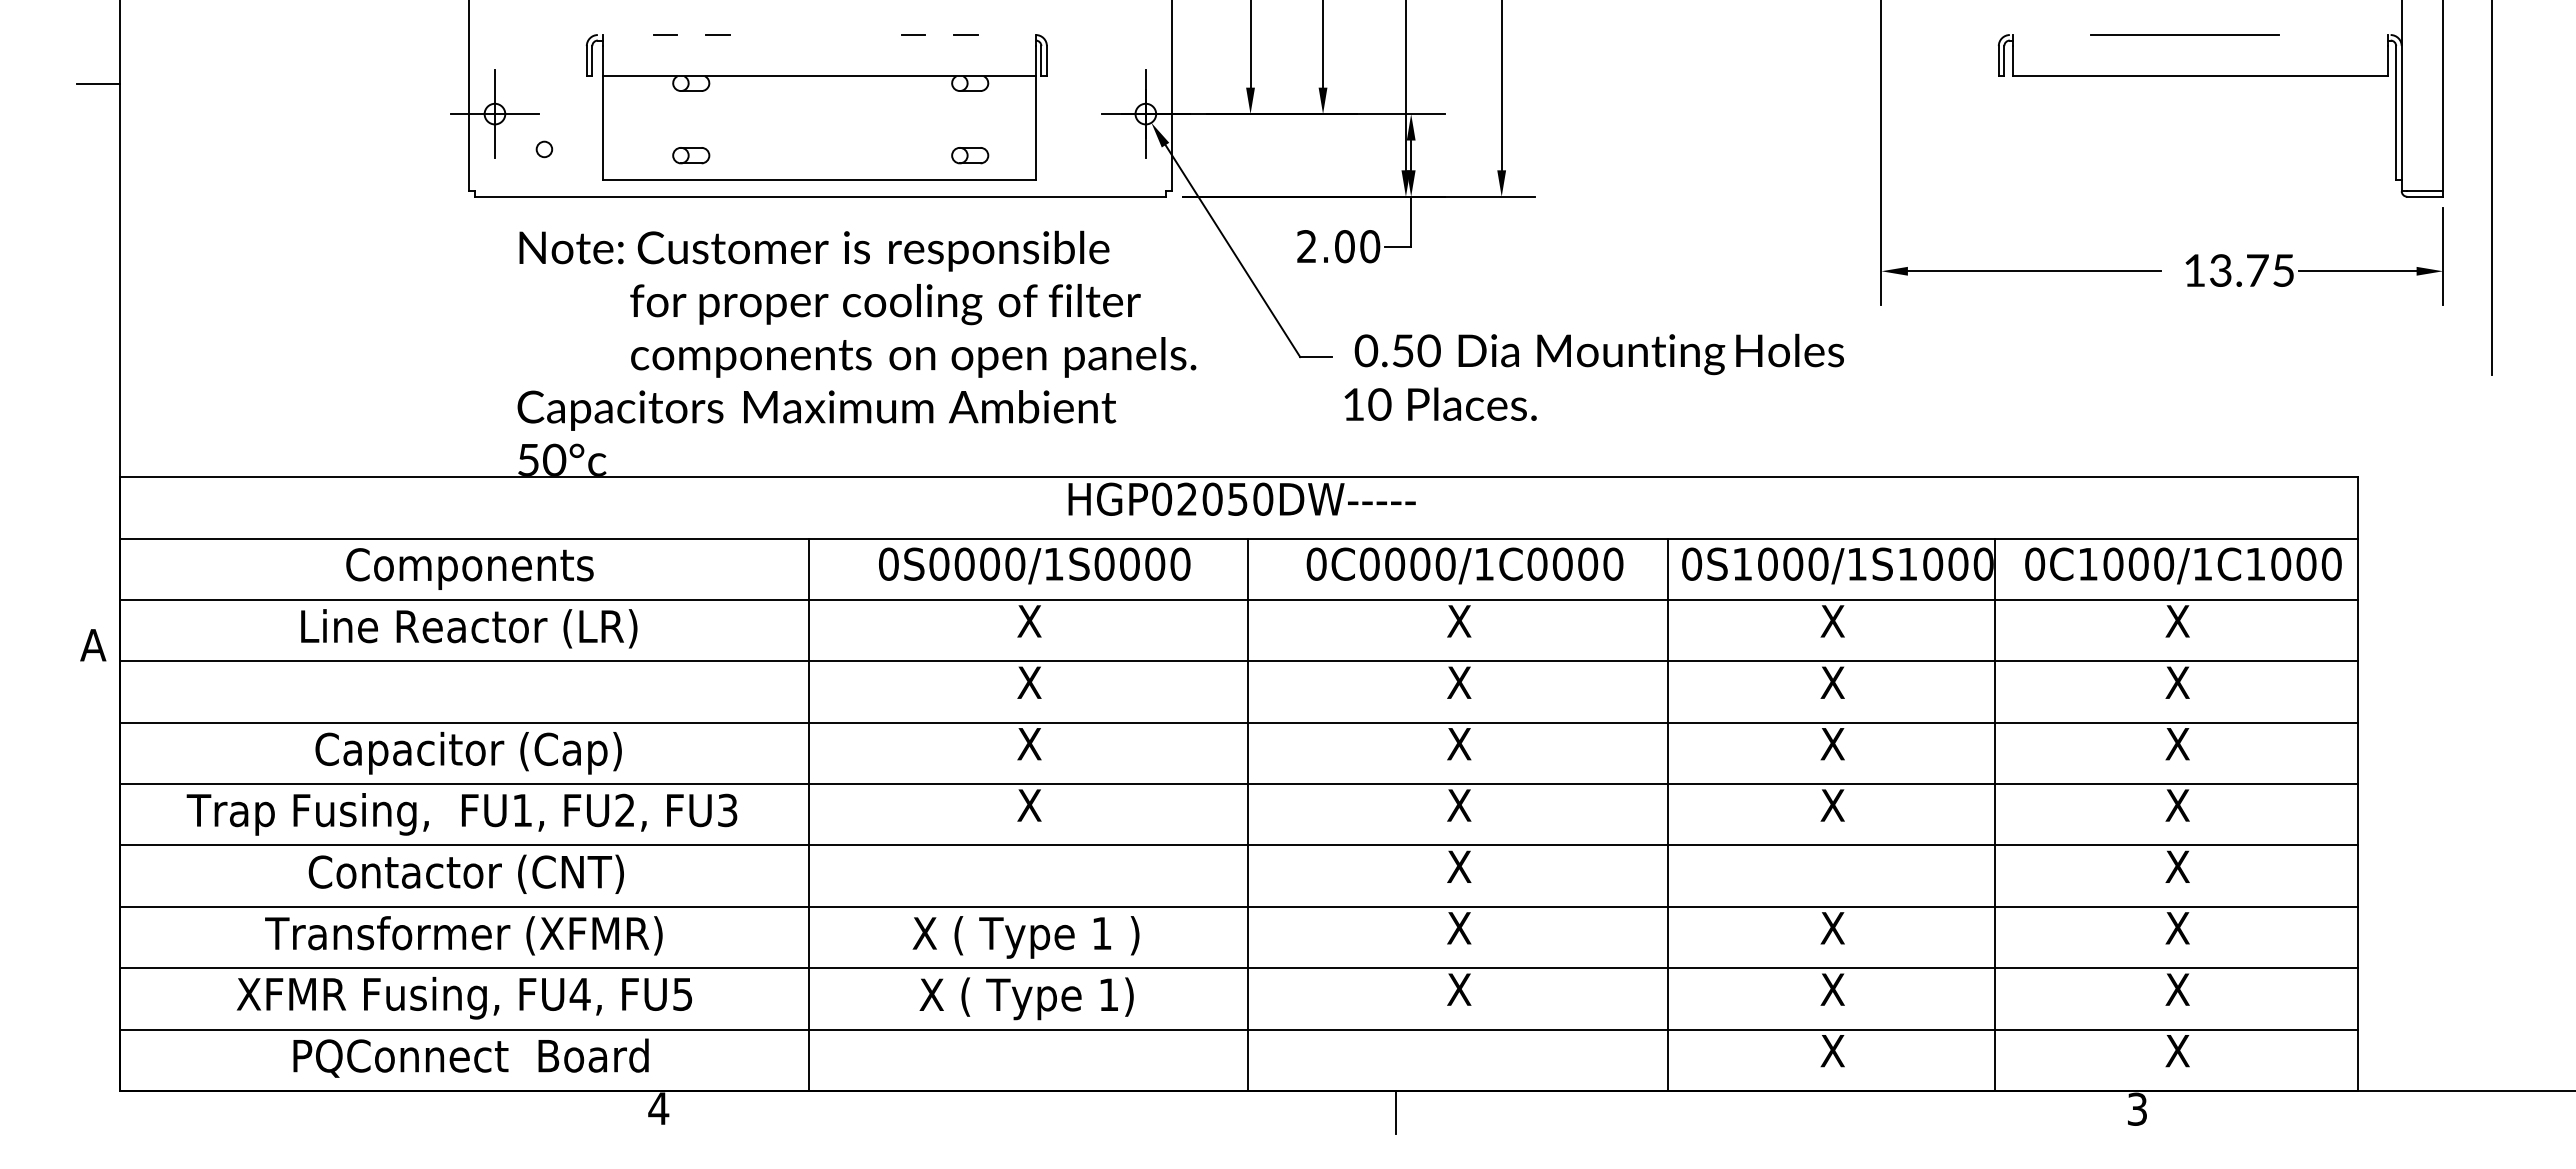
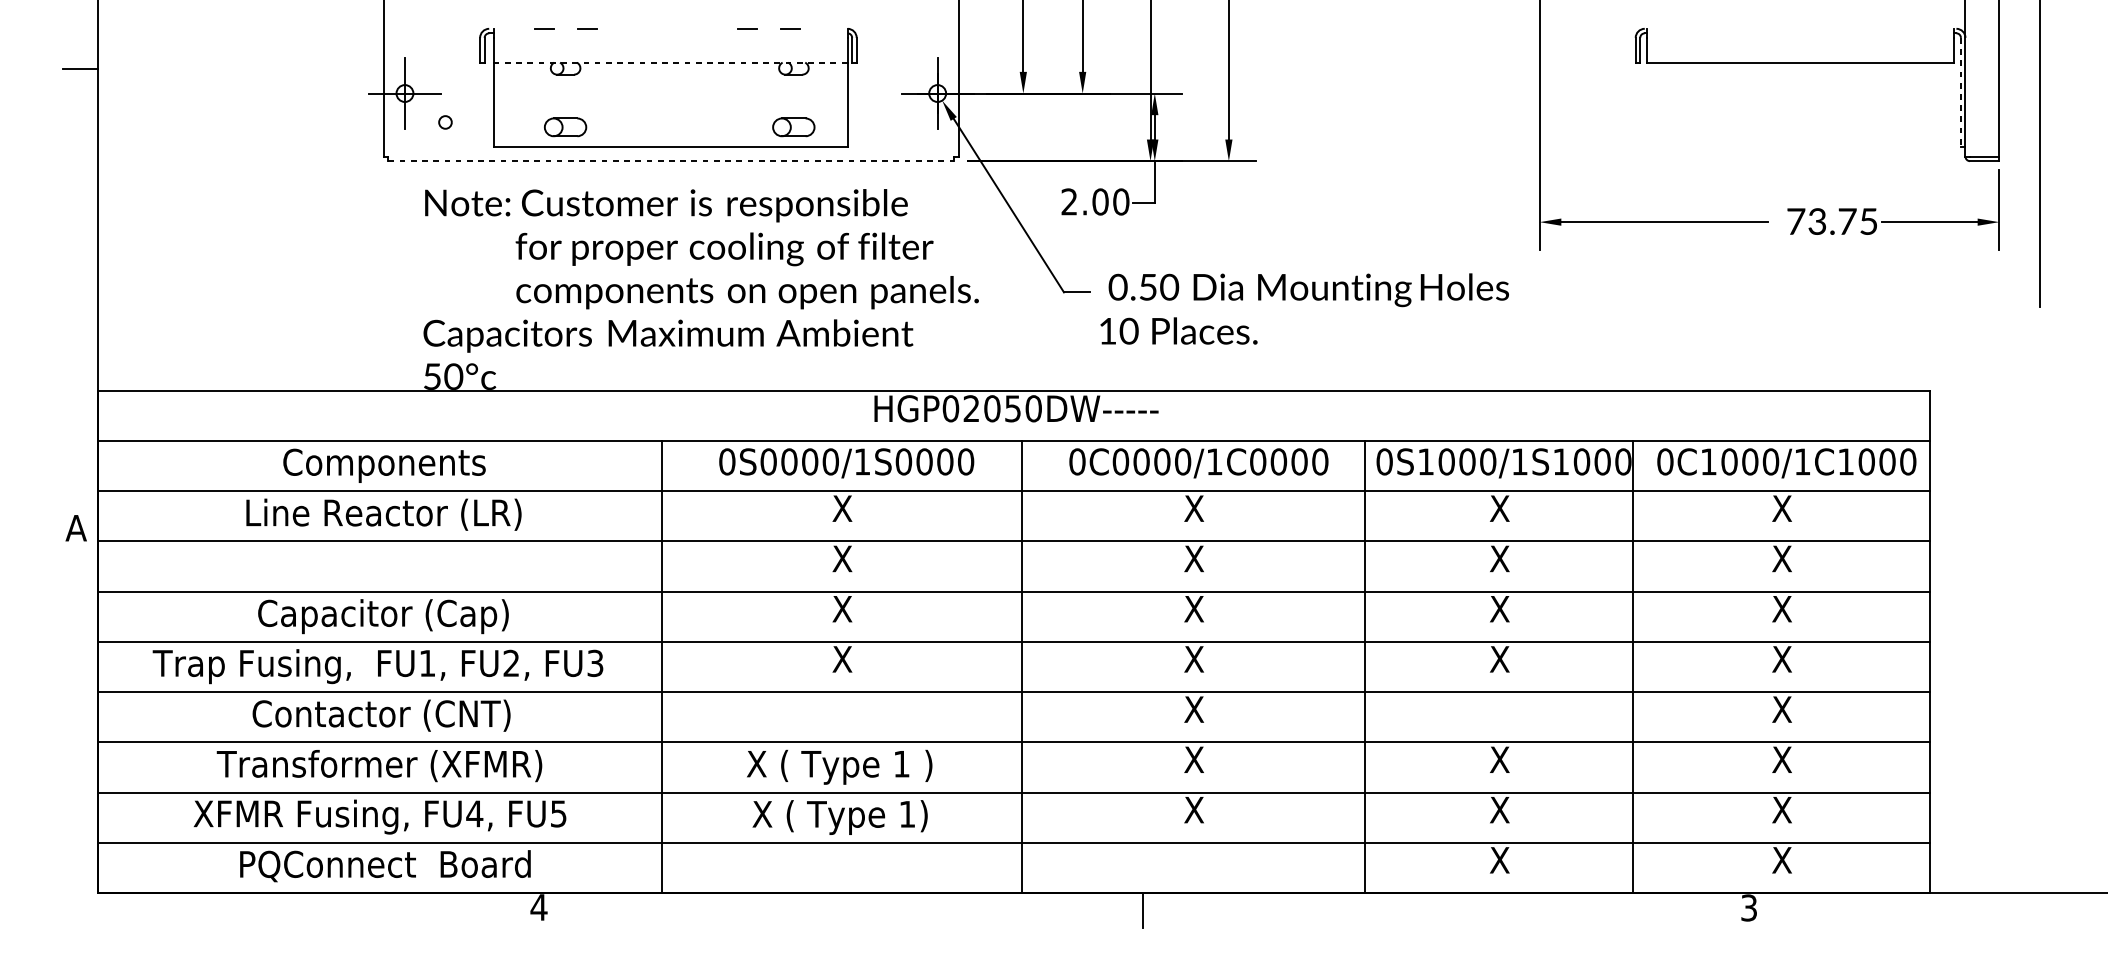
line: (2184, 35) -> (1787, 29), removed
line: (820, 76) -> (671, 62), solid -> dashed
line: (2396, 112) -> (1961, 92), solid -> dashed
part: (691, 155) -> (565, 127), size x1.4
part: (970, 155) -> (794, 127), size x1.4
line: (820, 196) -> (671, 160), solid -> dashed
text: (2195, 270) -> (1796, 221), 13.75 -> 73.75

